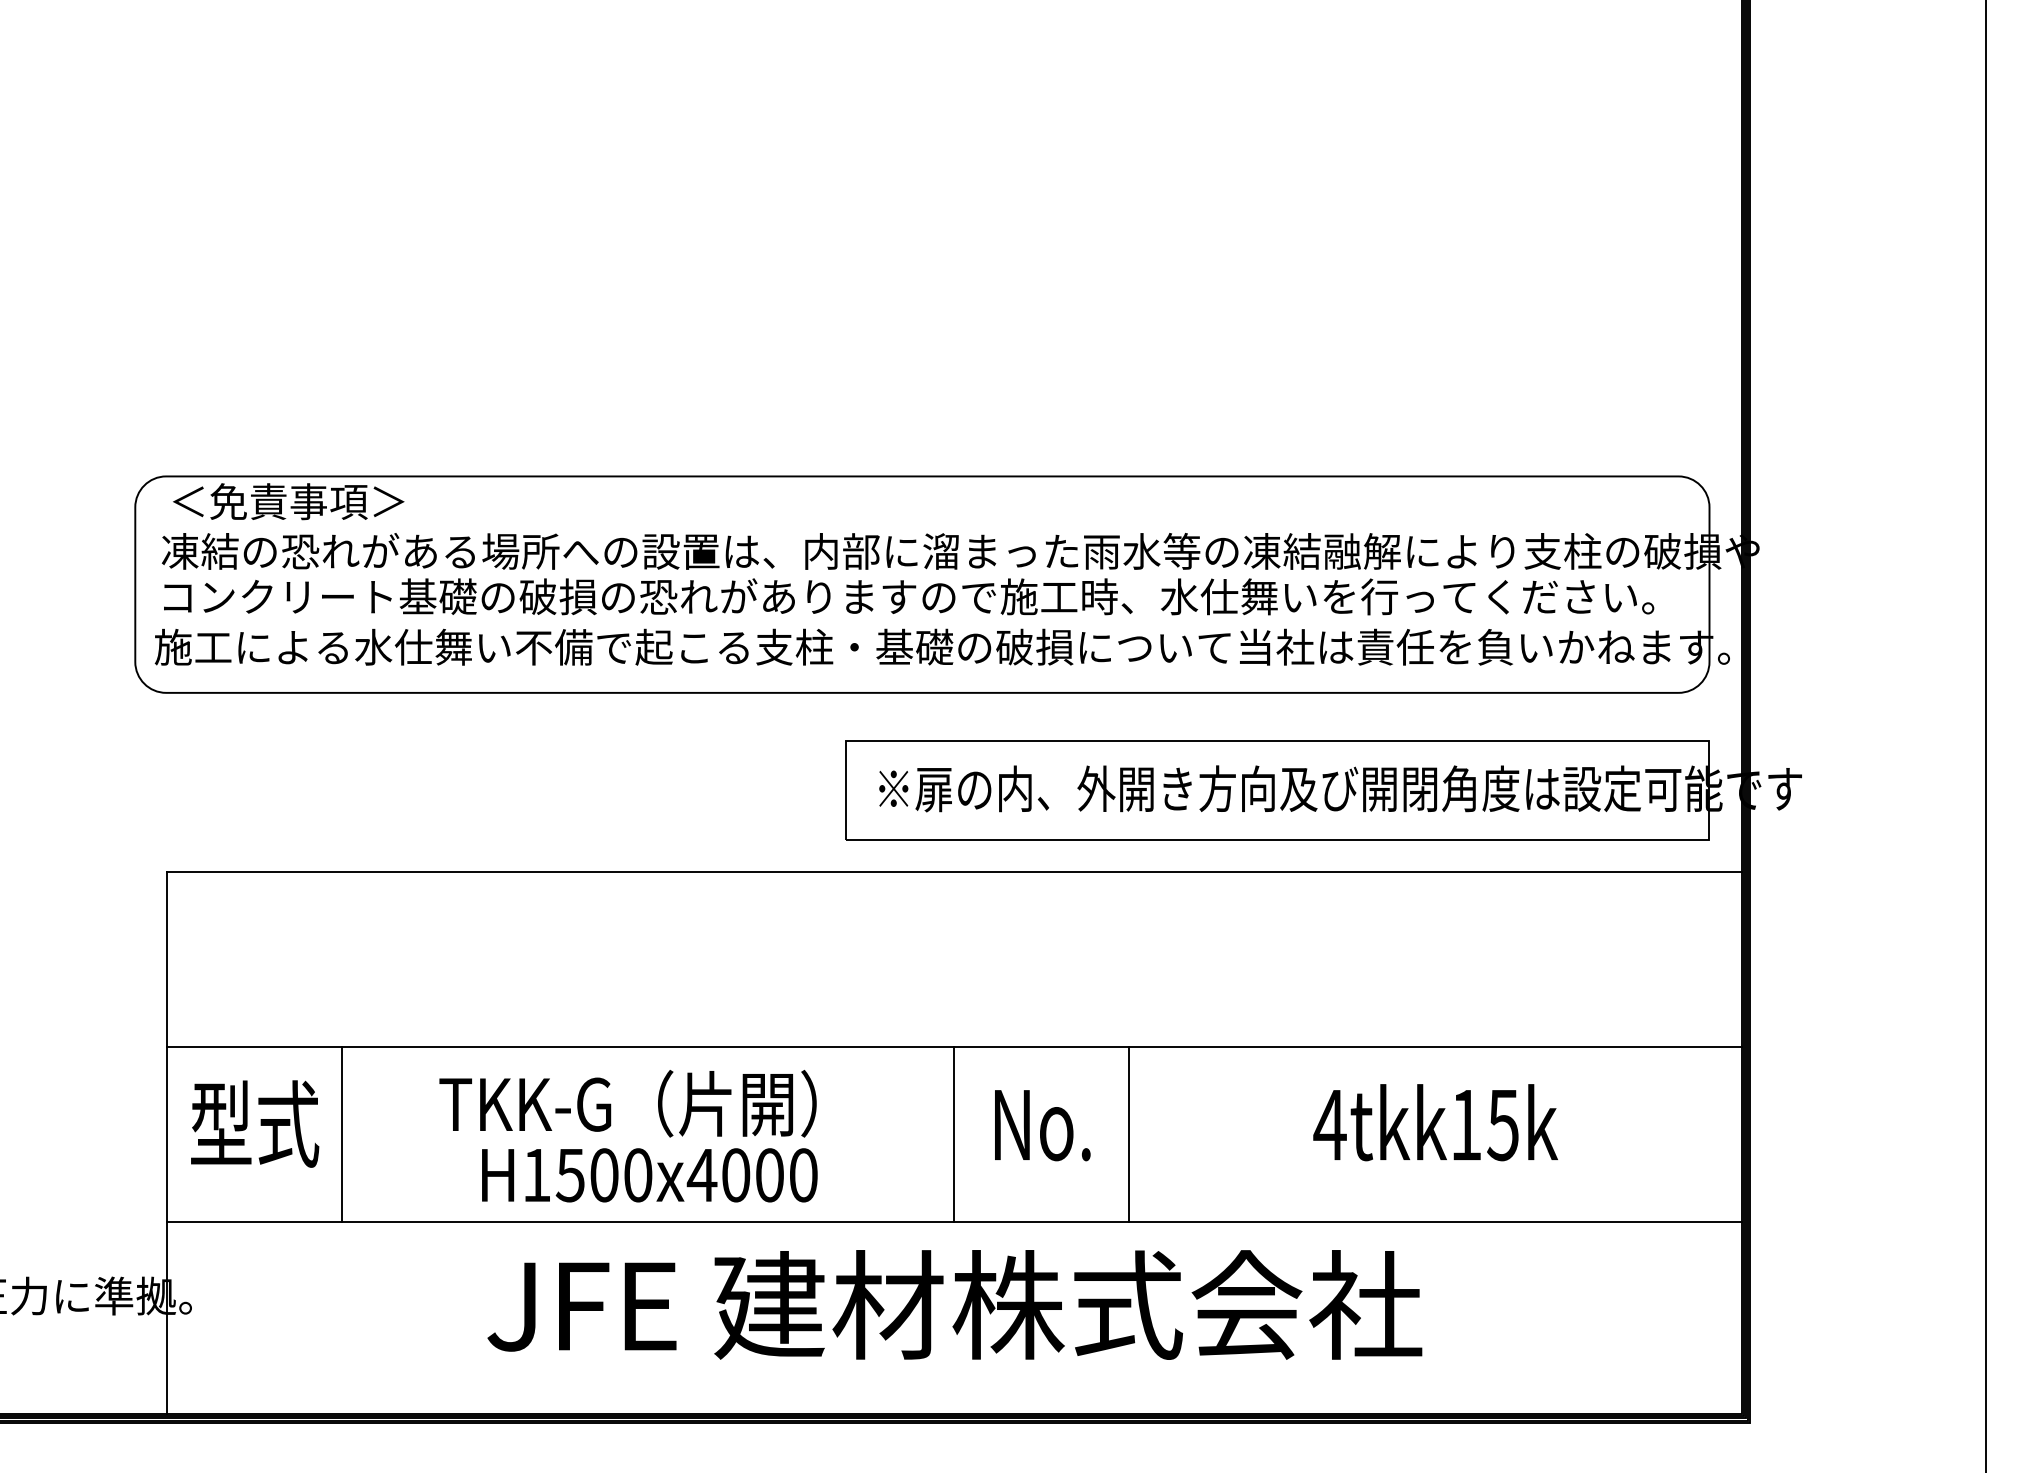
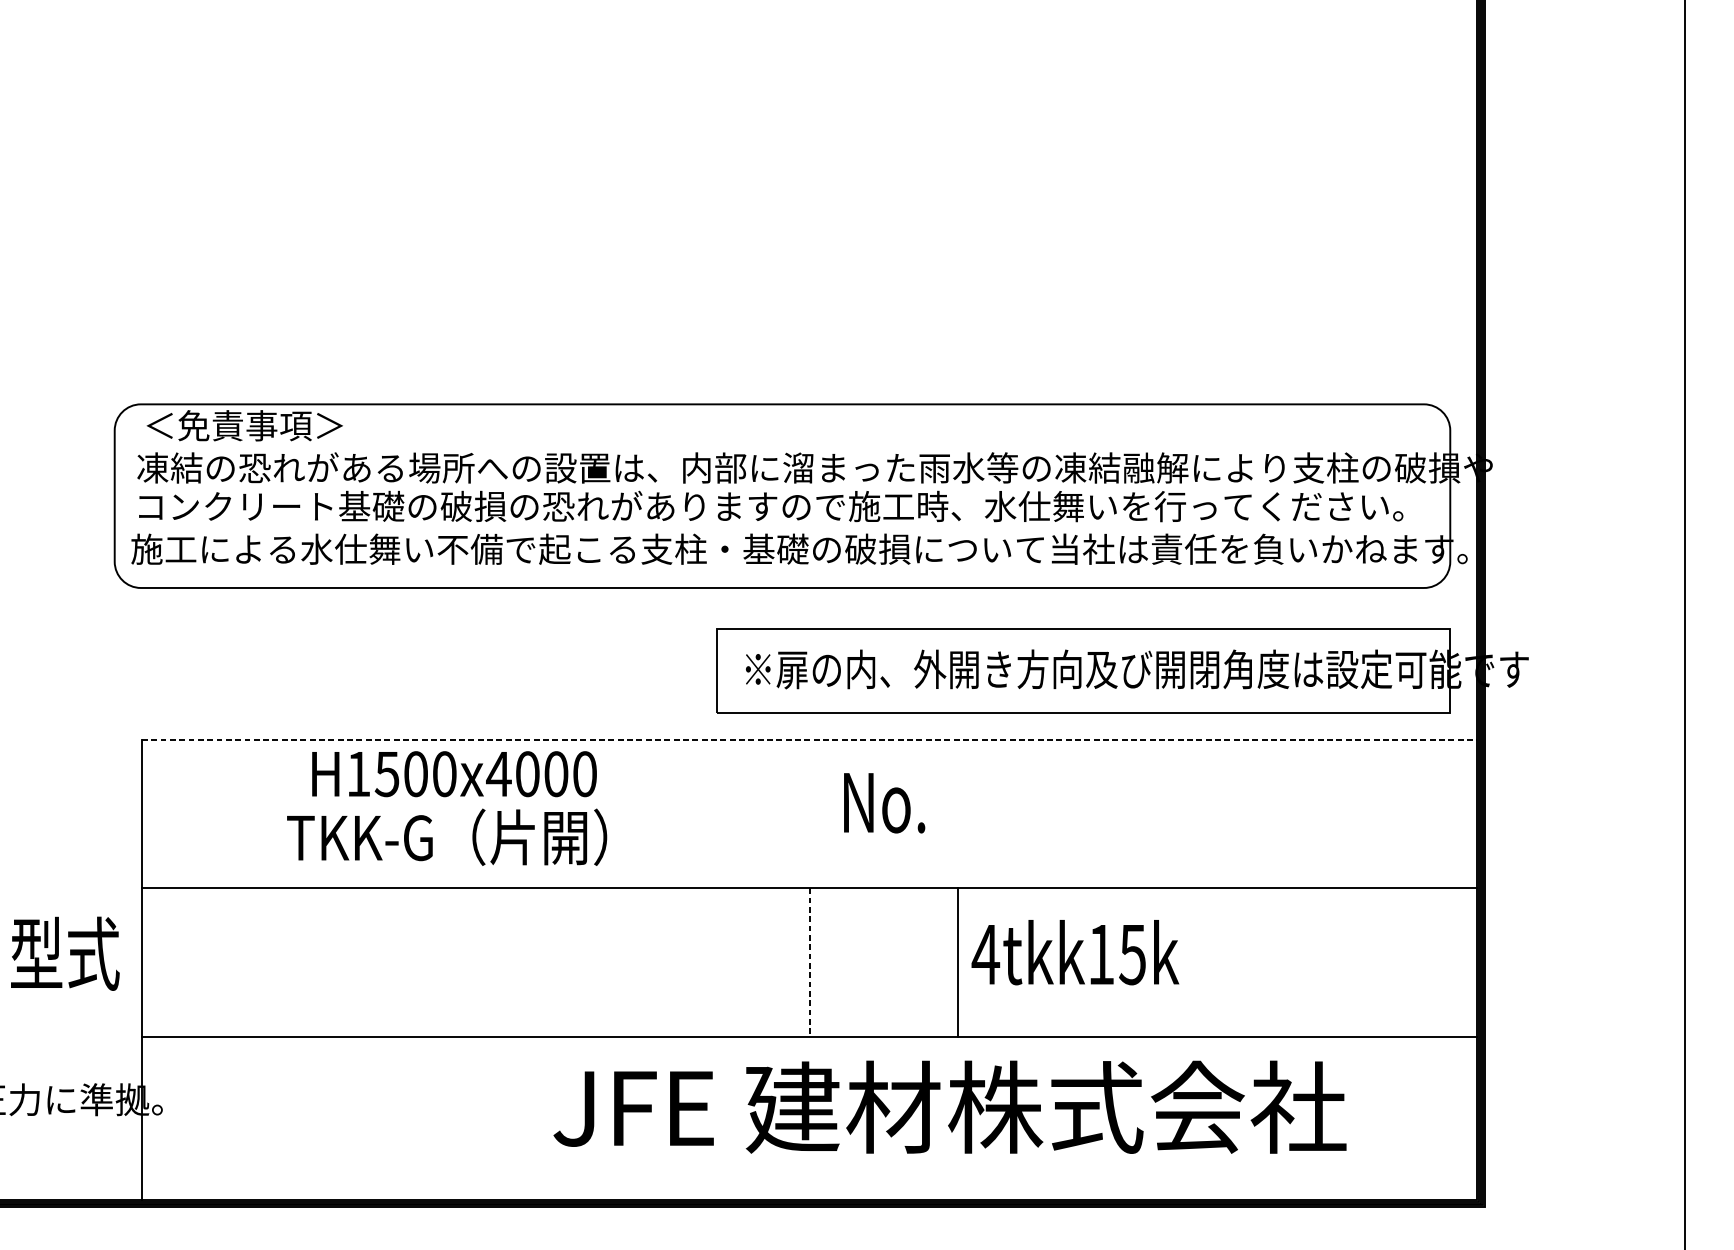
line: (954, 871) -> (809, 739), solid -> dashed
text: (627, 1103) -> (446, 837), moved
text: (1435, 1122) -> (1075, 952), moved
text: (255, 1123) -> (65, 953), moved
text: (1042, 1125) -> (884, 803), moved
line: (342, 1133) -> (290, 961), removed
line: (954, 1134) -> (809, 962), solid -> dashed
text: (649, 1175) -> (454, 774), moved
text: (954, 1304) -> (949, 1106), moved

